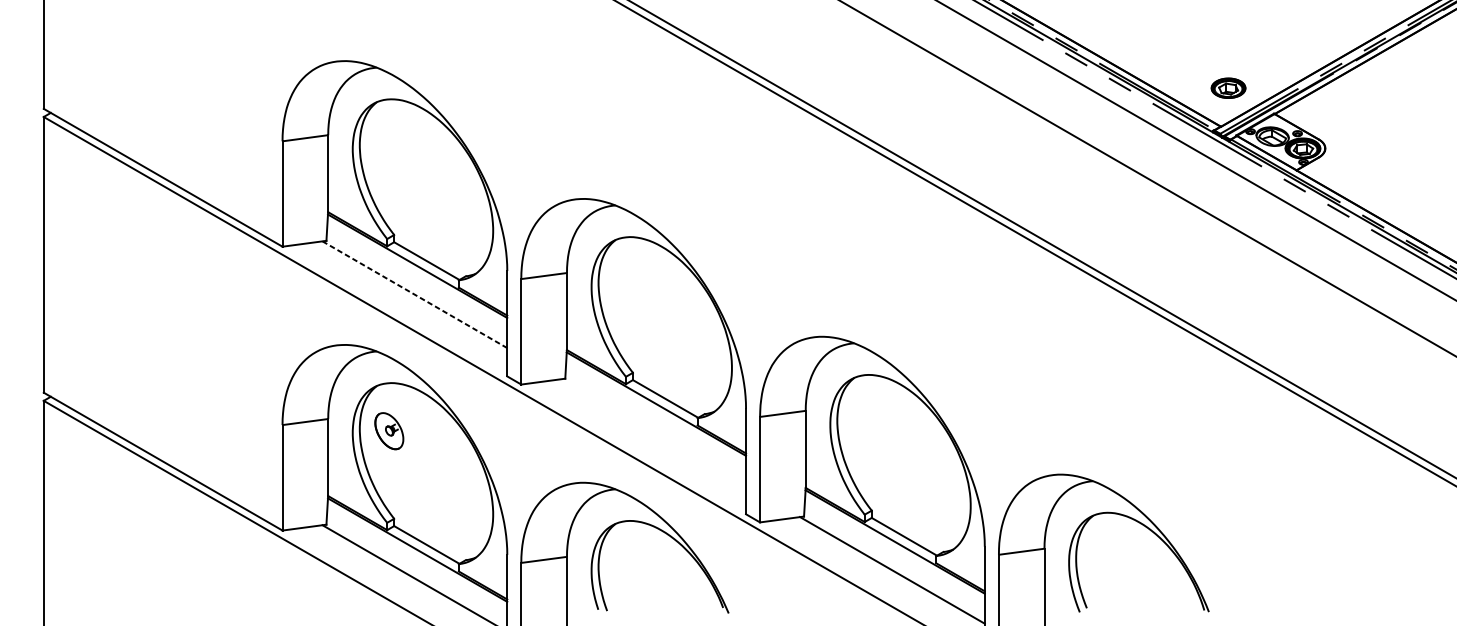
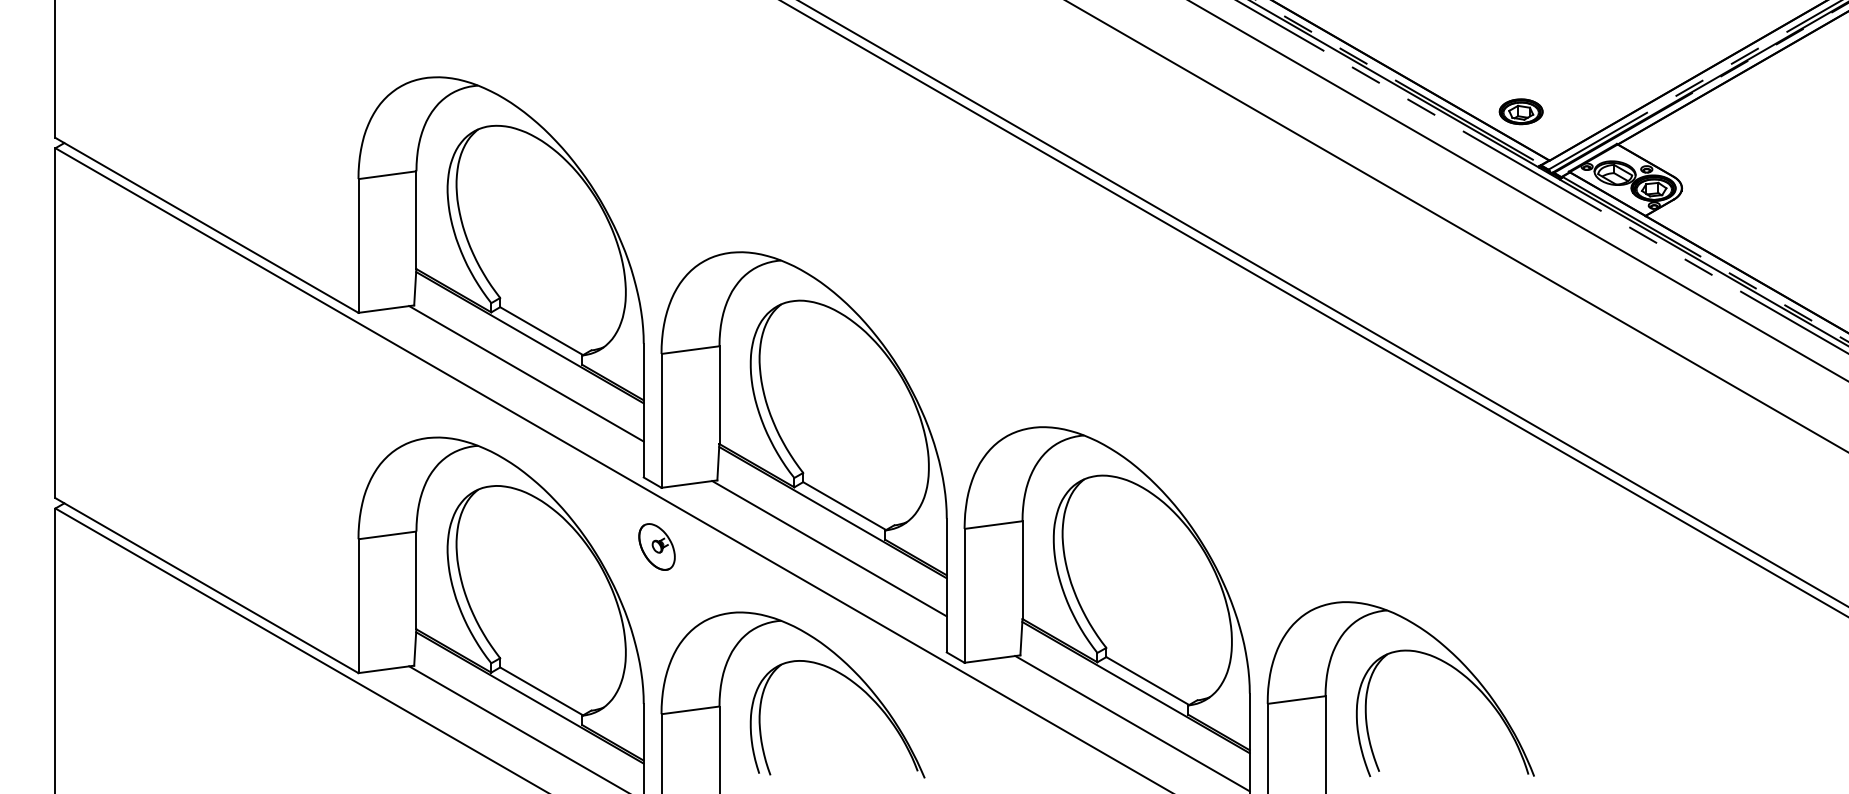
part: (1228, 88) -> (1520, 111), moved
line: (414, 295) -> (526, 374), dashed -> solid
part: (388, 430) -> (656, 546), moved
line: (653, 432) -> (829, 548), added

